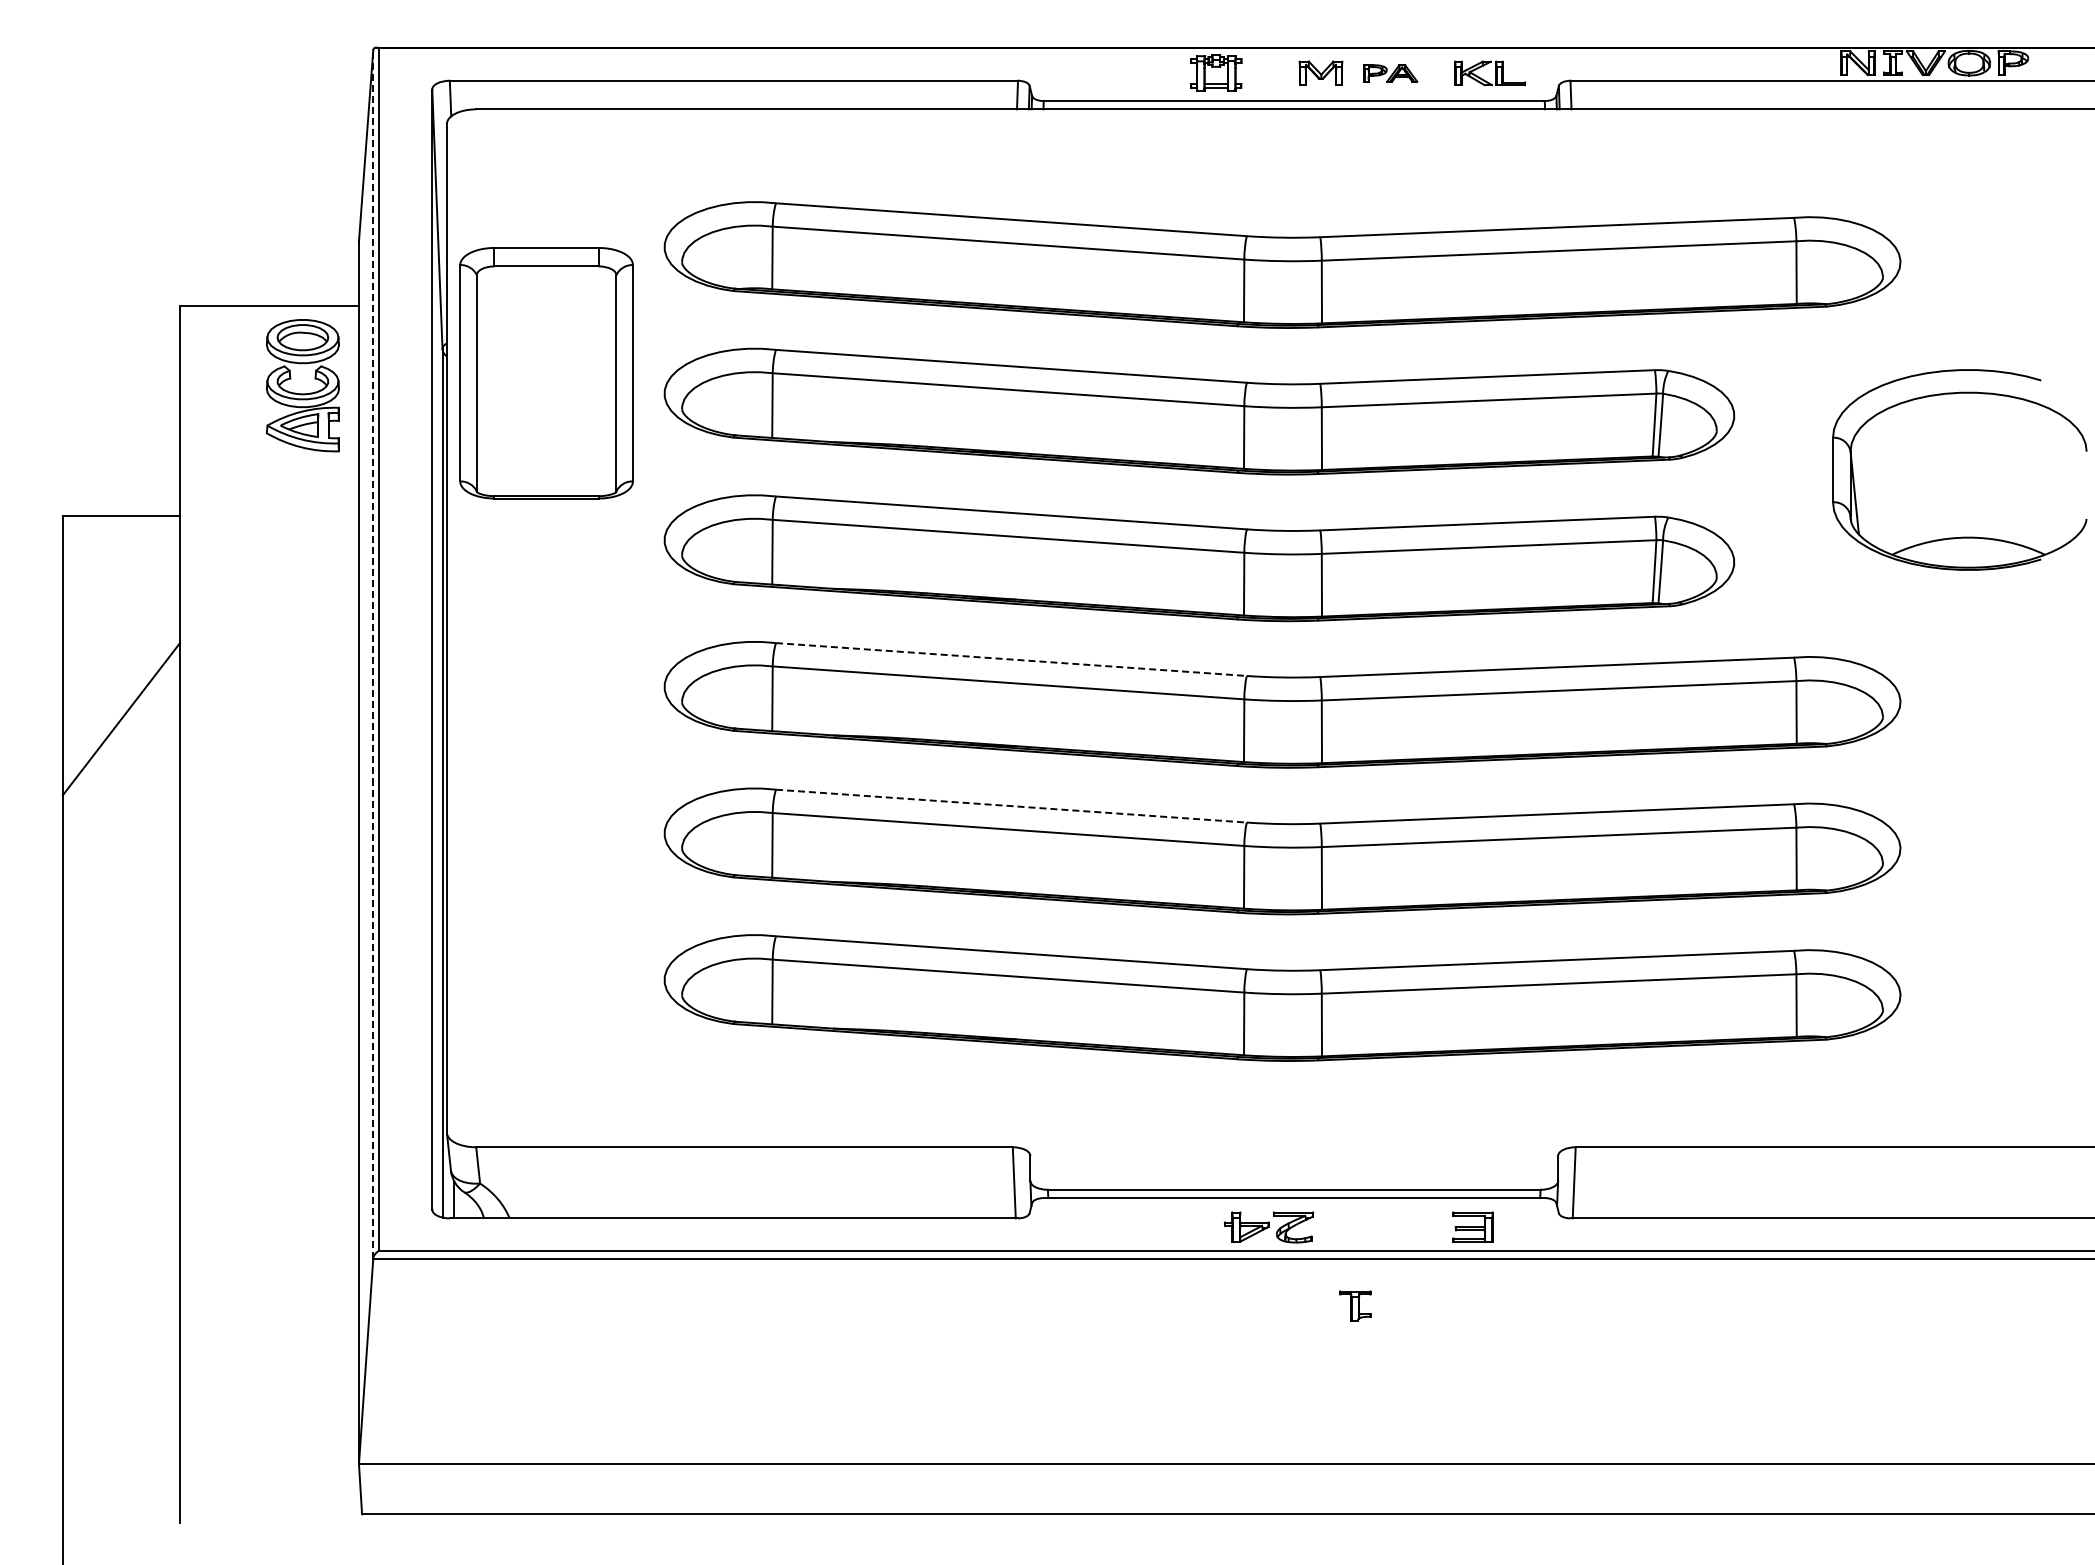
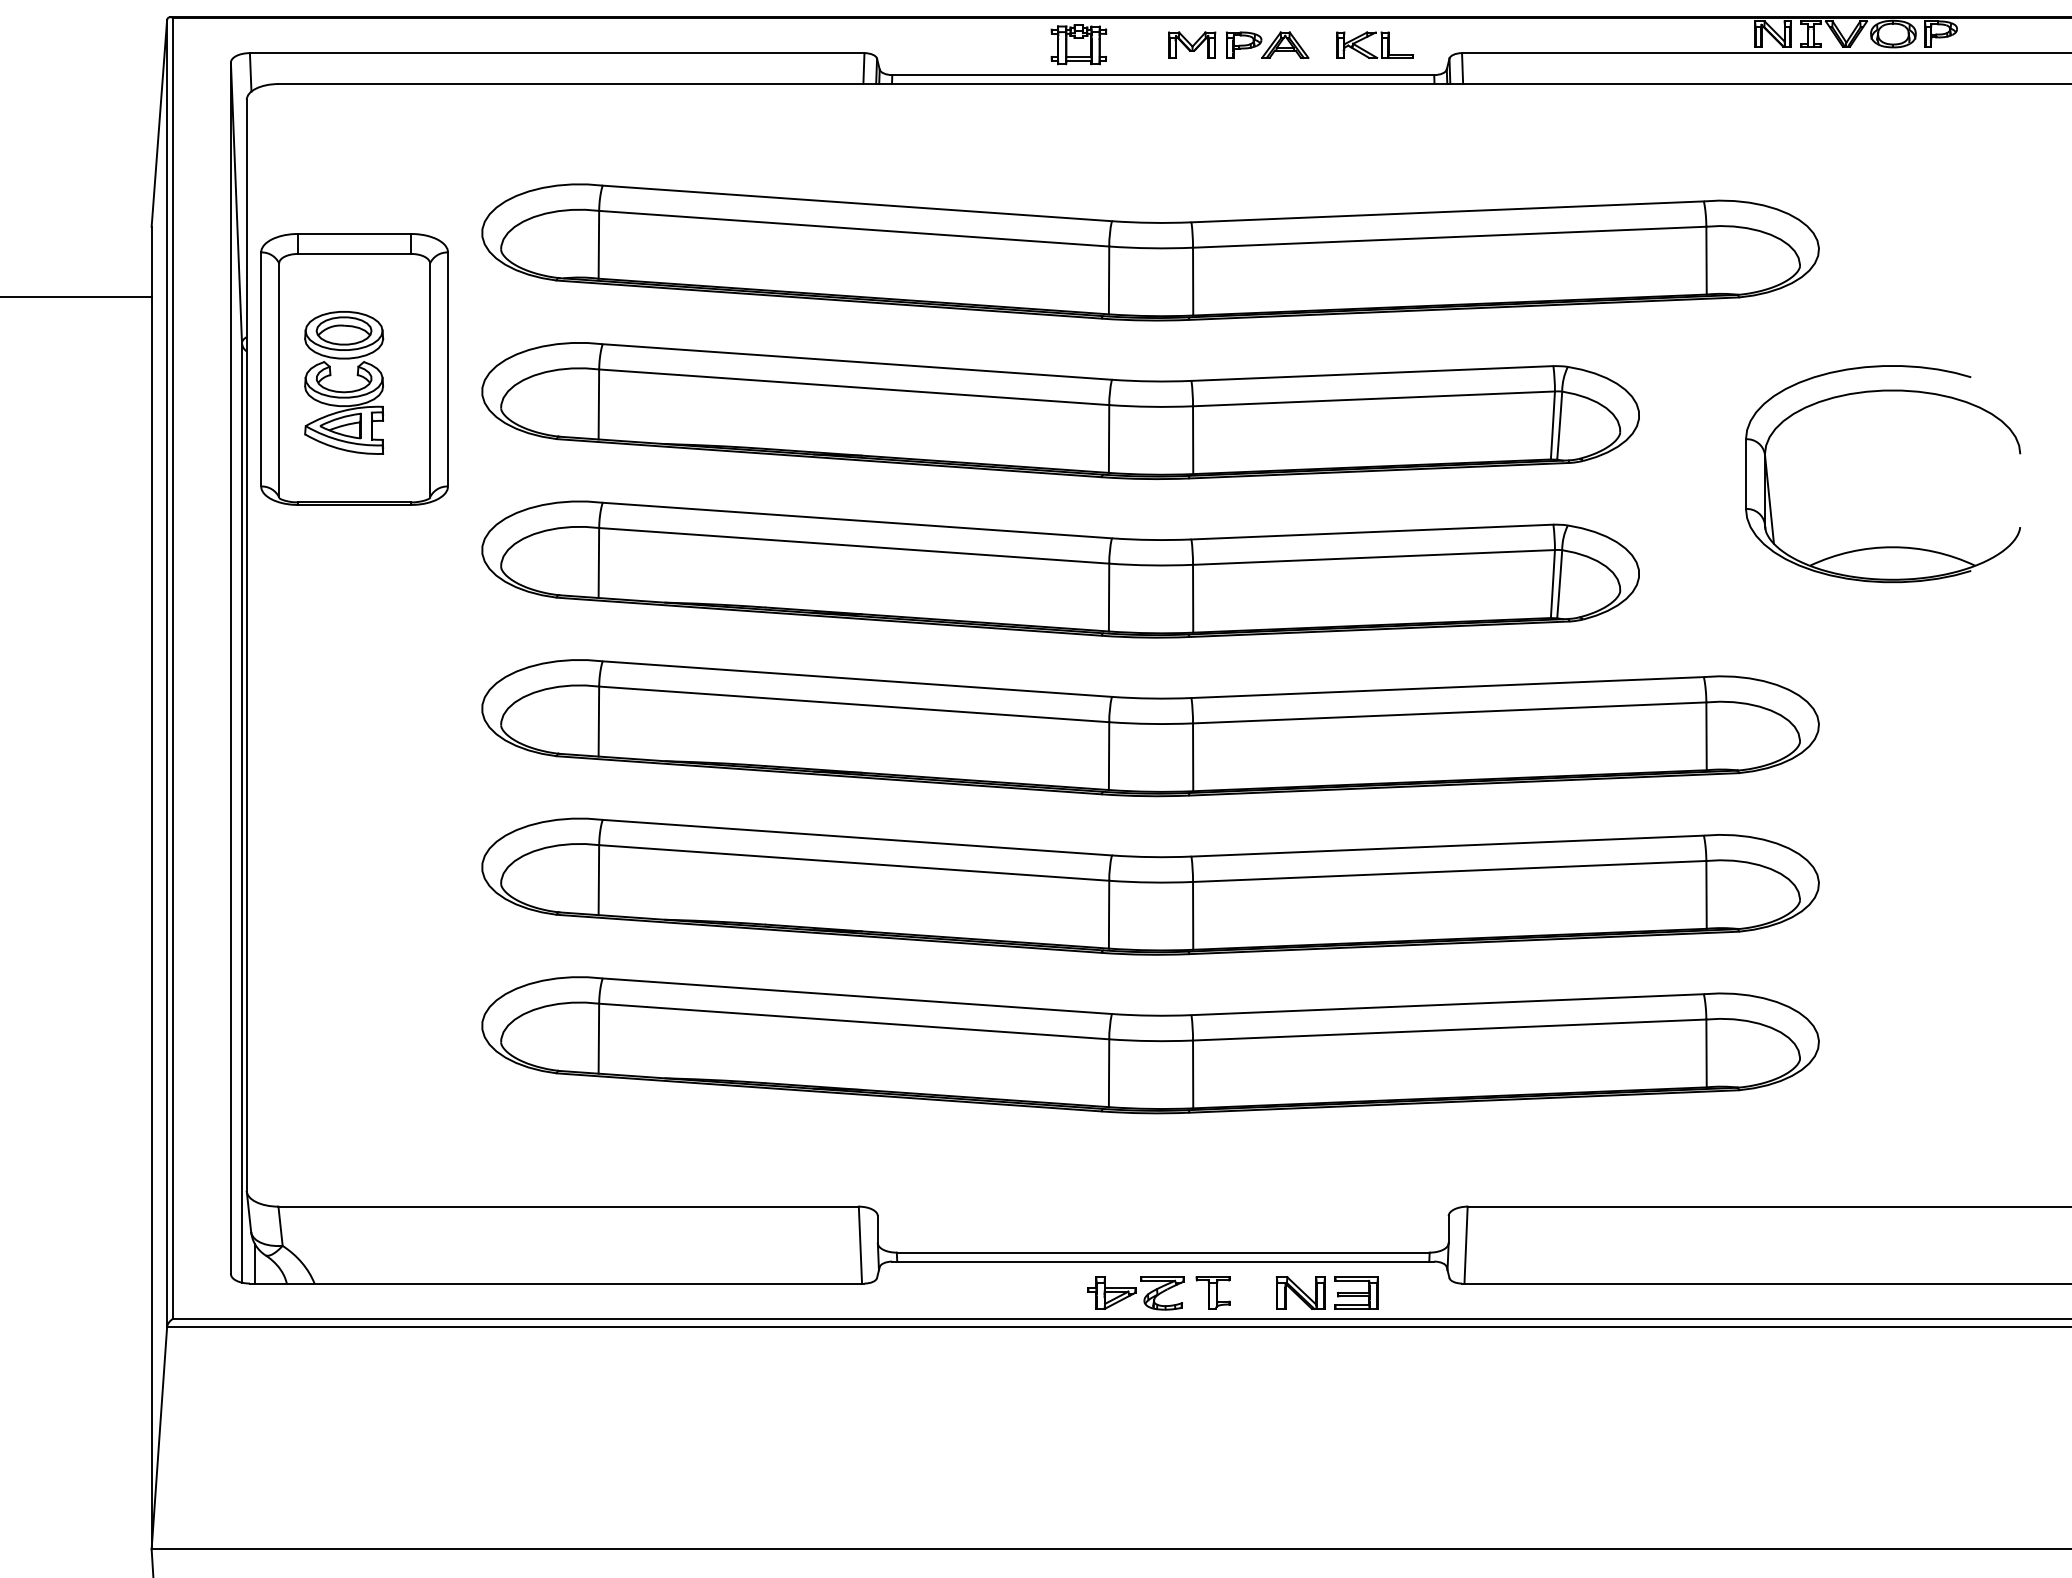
part: (1390, 73) -> (1267, 45), size x1.43
part: (302, 393) -> (343, 391), moved
line: (373, 653) -> (167, 672), dashed -> solid
line: (1011, 659) -> (857, 679), dashed -> solid
line: (1011, 806) -> (857, 838), dashed -> solid
part: (1421, 1226) -> (1300, 1292), added
part: (1355, 1305) -> (1213, 1292), moved

